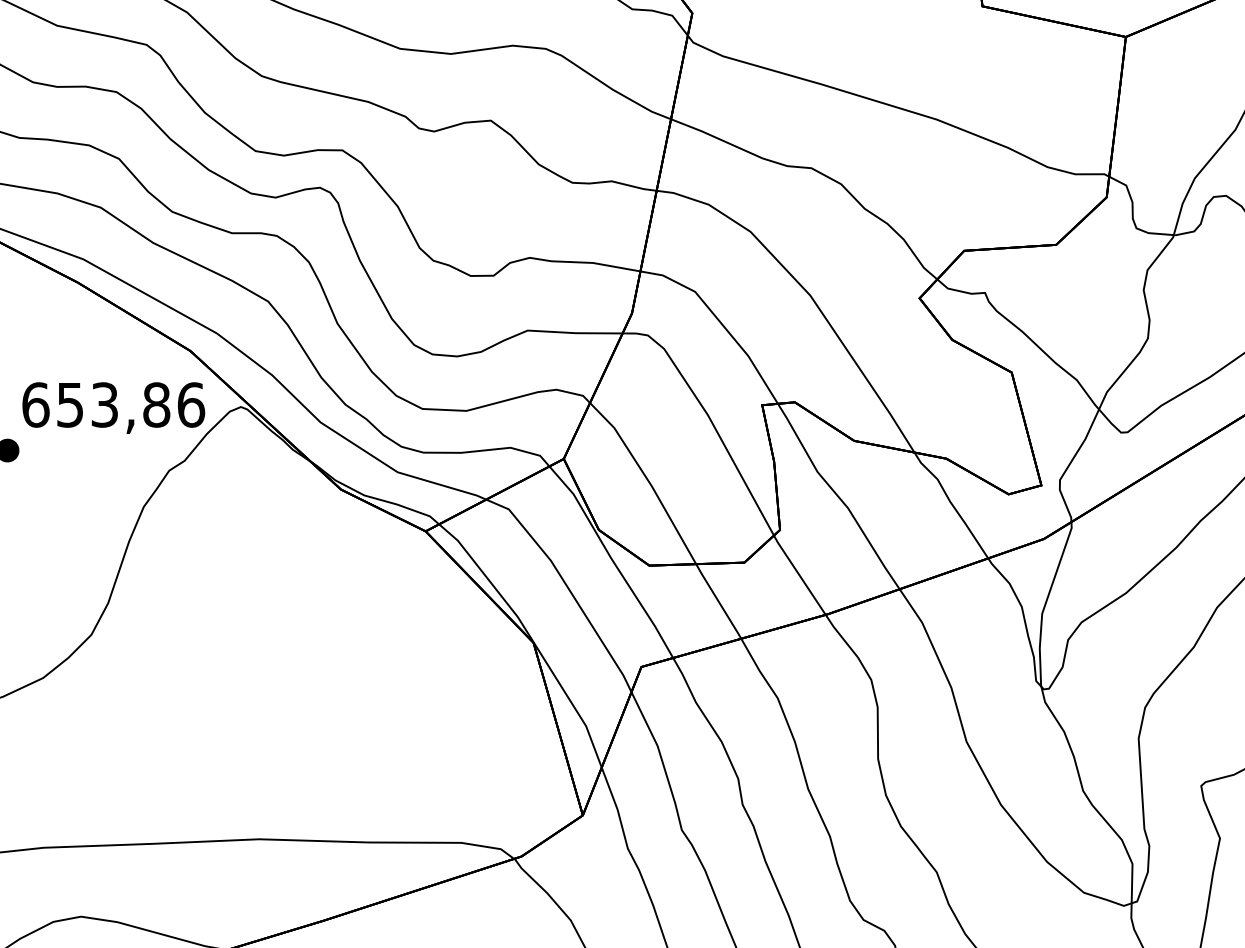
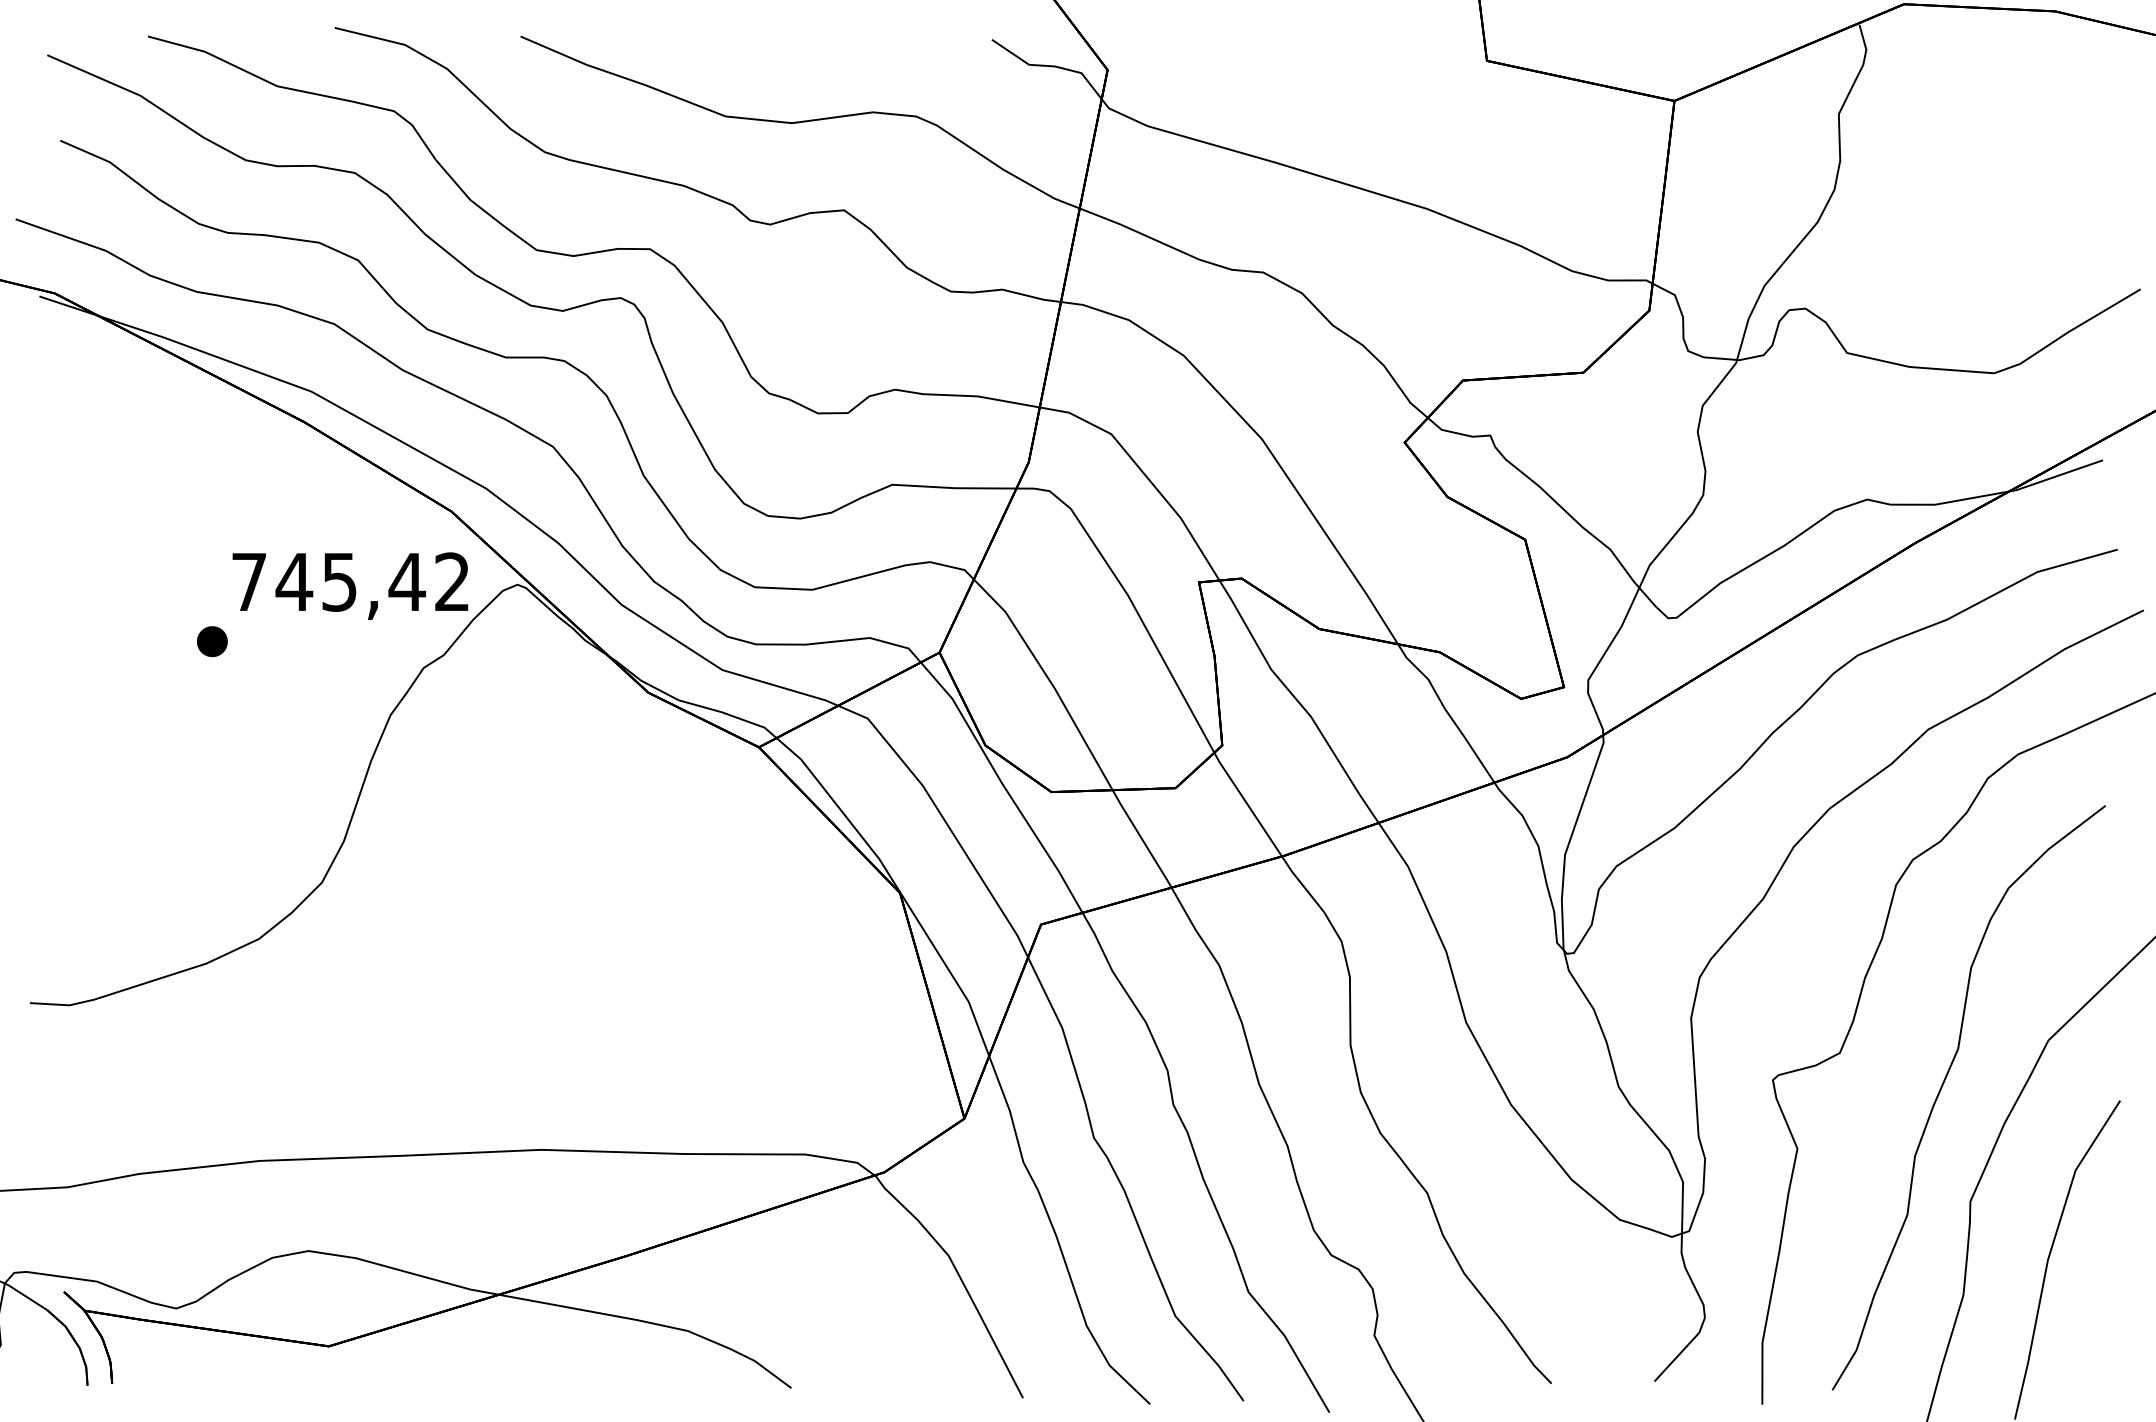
text: (113, 404) -> (350, 581), 653,86 -> 745,42

